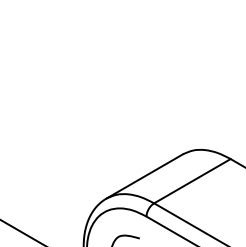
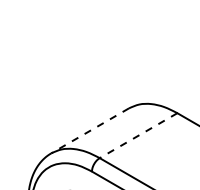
line: (144, 176) -> (89, 130), solid -> dashed
line: (191, 181) -> (137, 135), solid -> dashed

